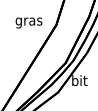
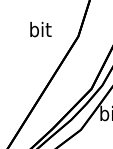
text: (28, 21) -> (39, 31), gras -> bit

